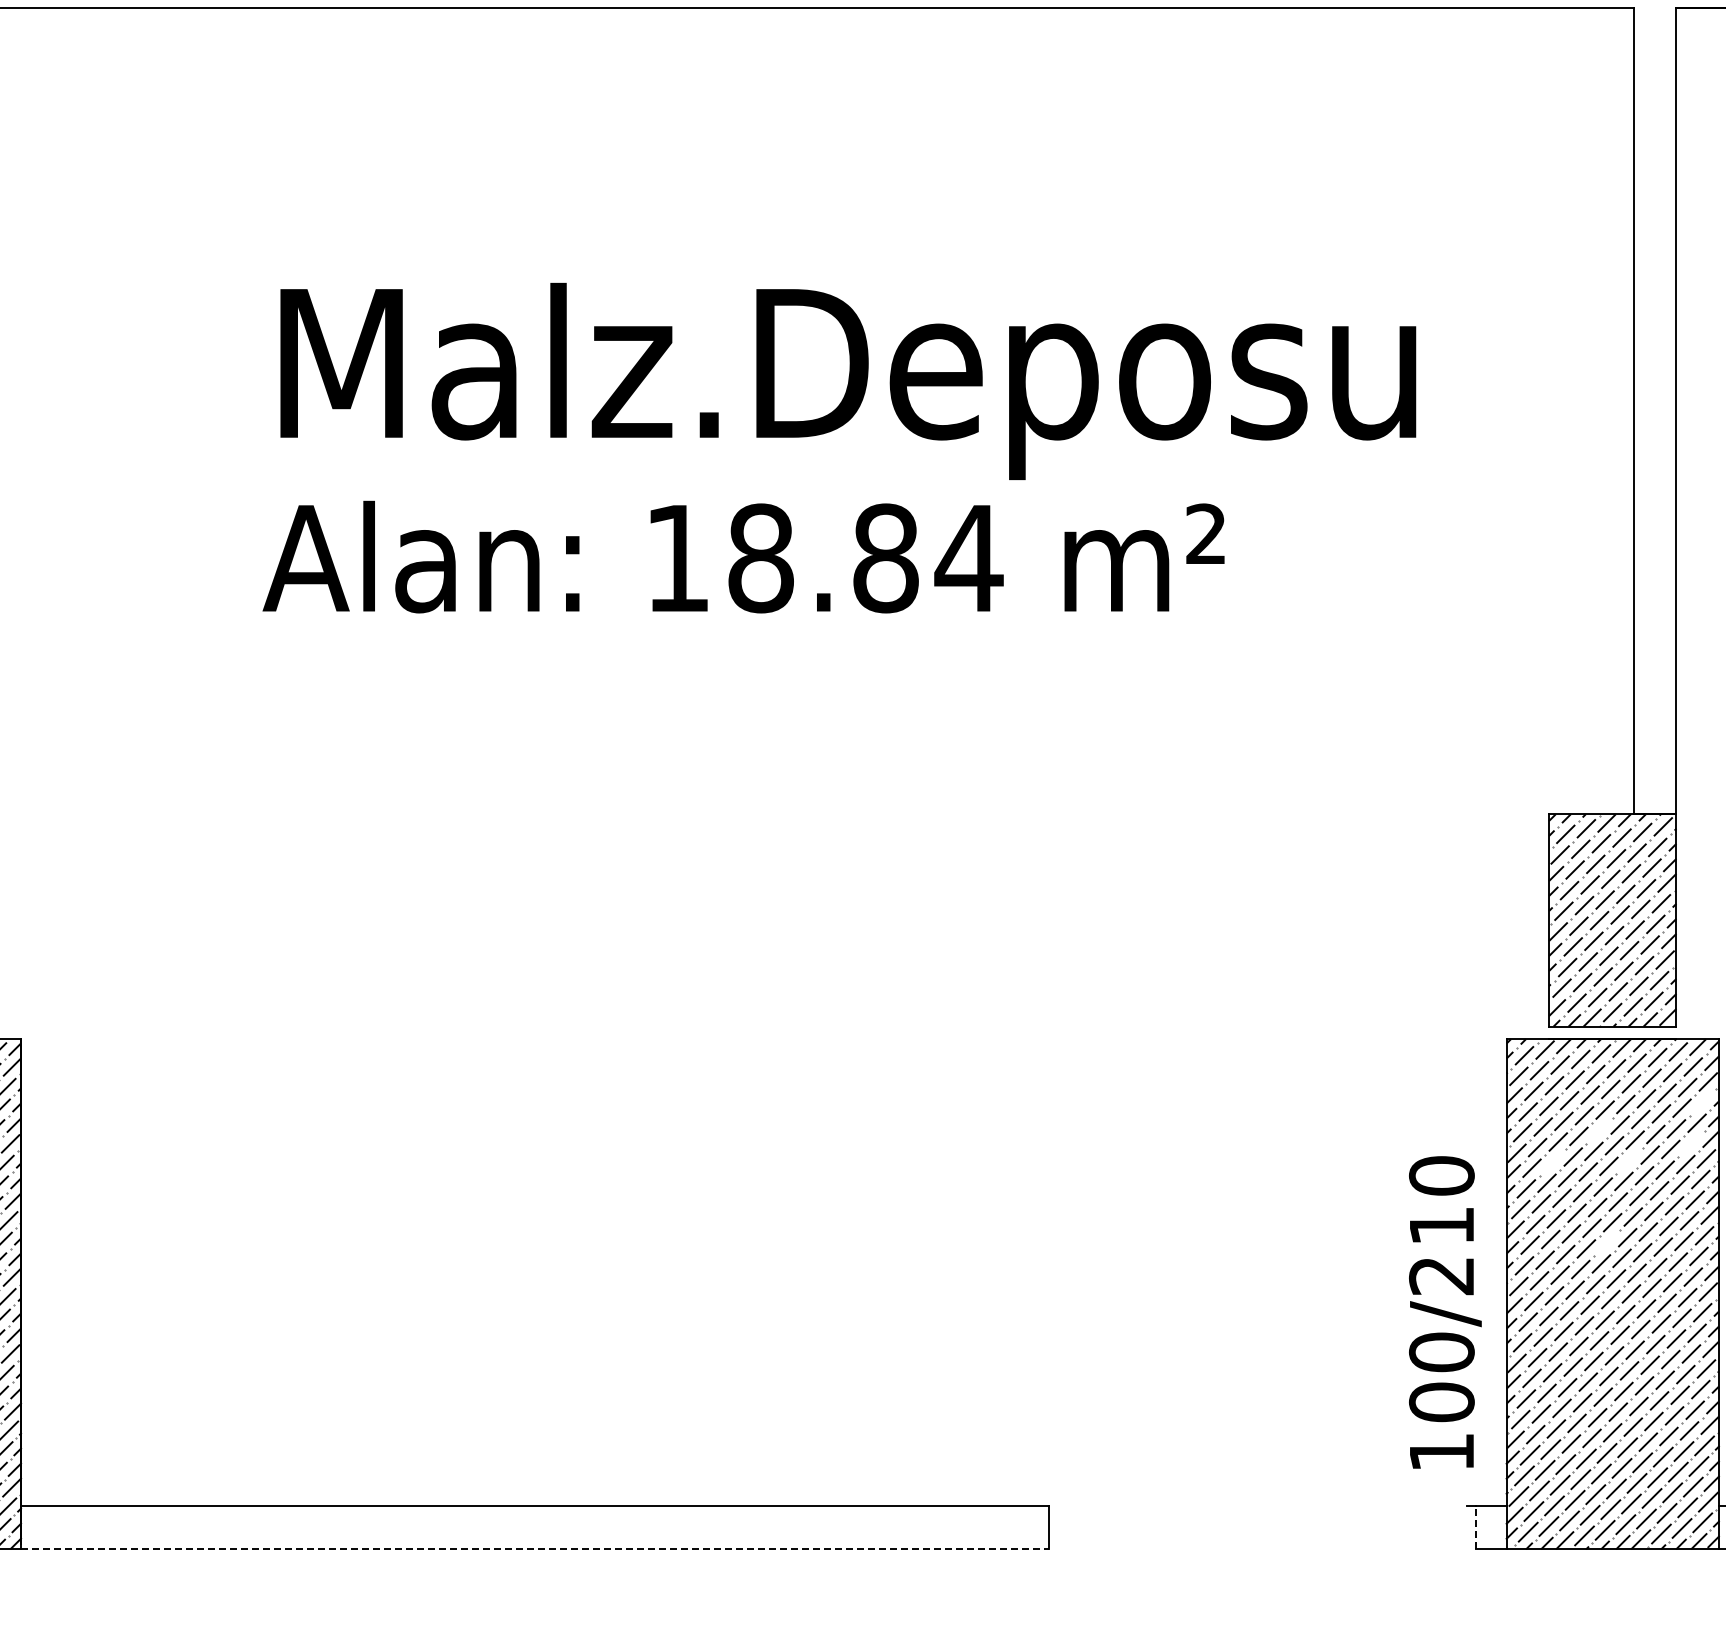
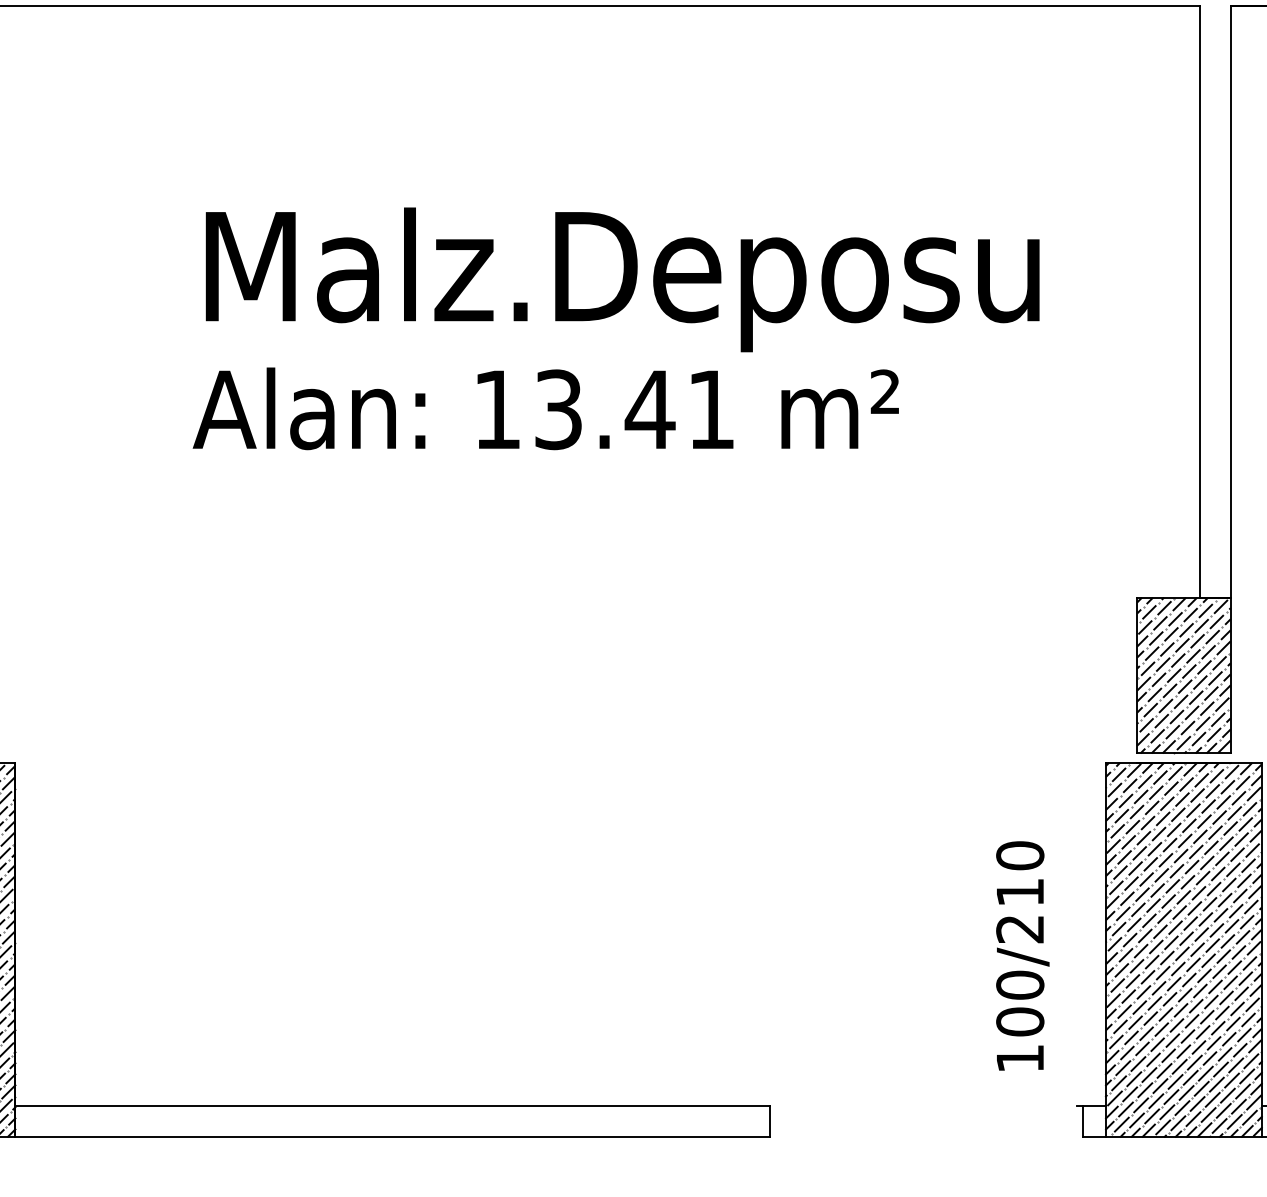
text: (865, 558) -> (635, 409), 18.84 -> 13.41
line: (1702, 1102) -> (1249, 809), added
line: (1599, 1130) -> (1174, 829), added
line: (1691, 1143) -> (1241, 839), added
line: (1629, 1160) -> (1196, 851), added
line: (1552, 1162) -> (1139, 853), added
line: (1606, 1242) -> (1179, 911), added
text: (1445, 1312) -> (1022, 956), moved
line: (1475, 1526) -> (1083, 1120), dashed -> solid
line: (535, 1548) -> (393, 1136), dashed -> solid

